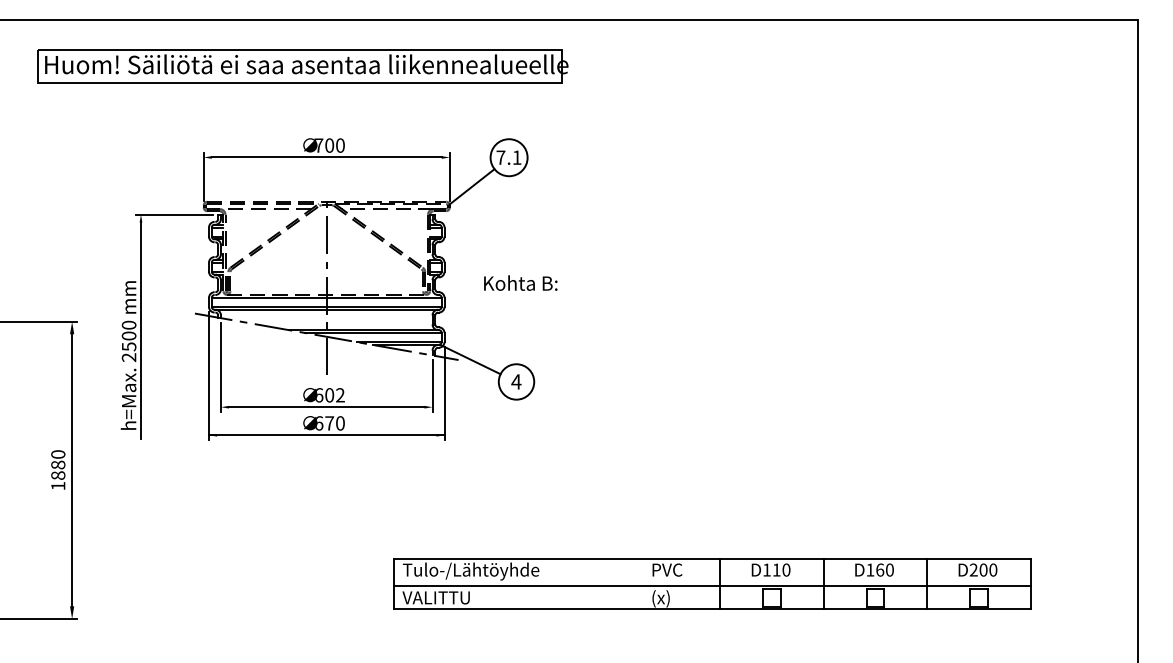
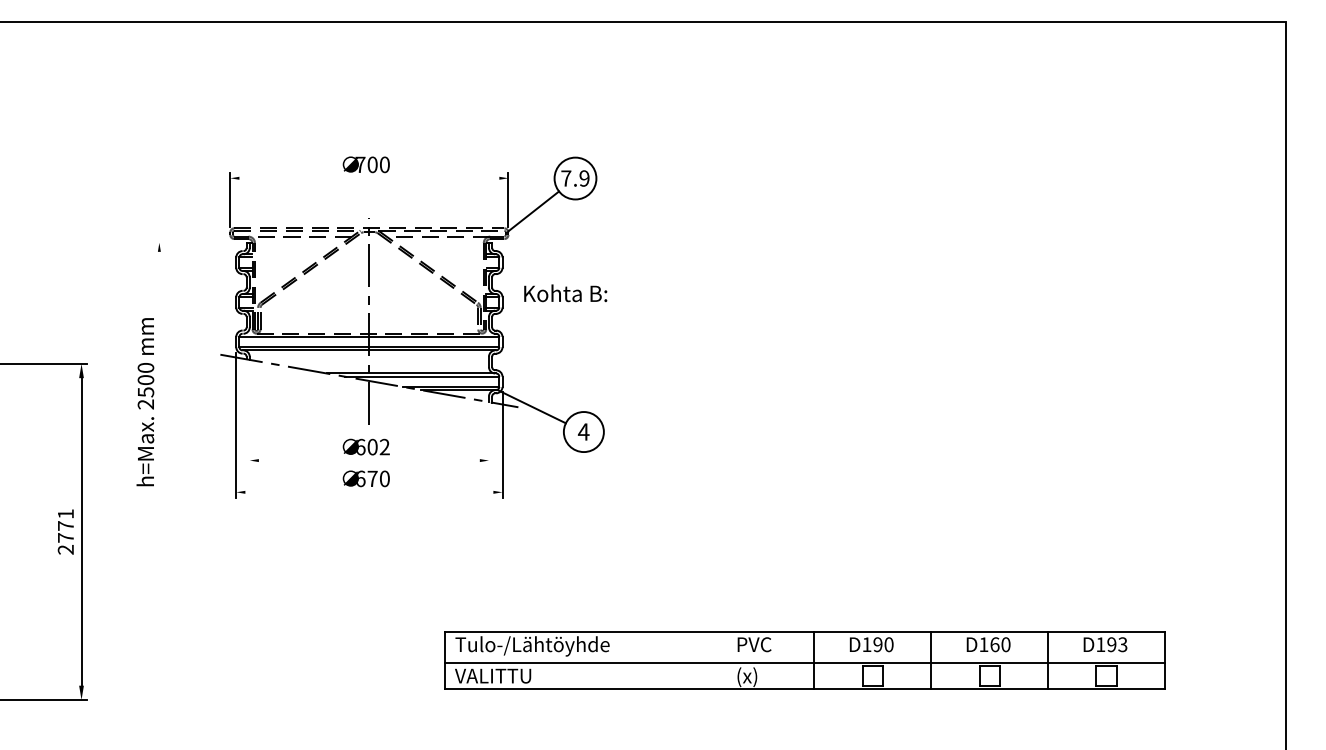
part: (302, 66) -> (342, 75), removed
line: (326, 157) -> (369, 178), removed
text: (517, 157) -> (584, 178), 7.1 -> 7.9
line: (174, 214) -> (197, 242), removed
text: (520, 283) -> (565, 293), moved
line: (141, 330) -> (159, 373), removed
line: (220, 367) -> (249, 415), removed
line: (432, 385) -> (488, 436), removed
line: (325, 407) -> (368, 460), removed
line: (326, 435) -> (369, 492), removed
text: (57, 469) -> (65, 531), 1880 -> 2771
text: (776, 569) -> (877, 644), D110 -> D190
text: (983, 569) -> (1111, 644), D200 -> D193

